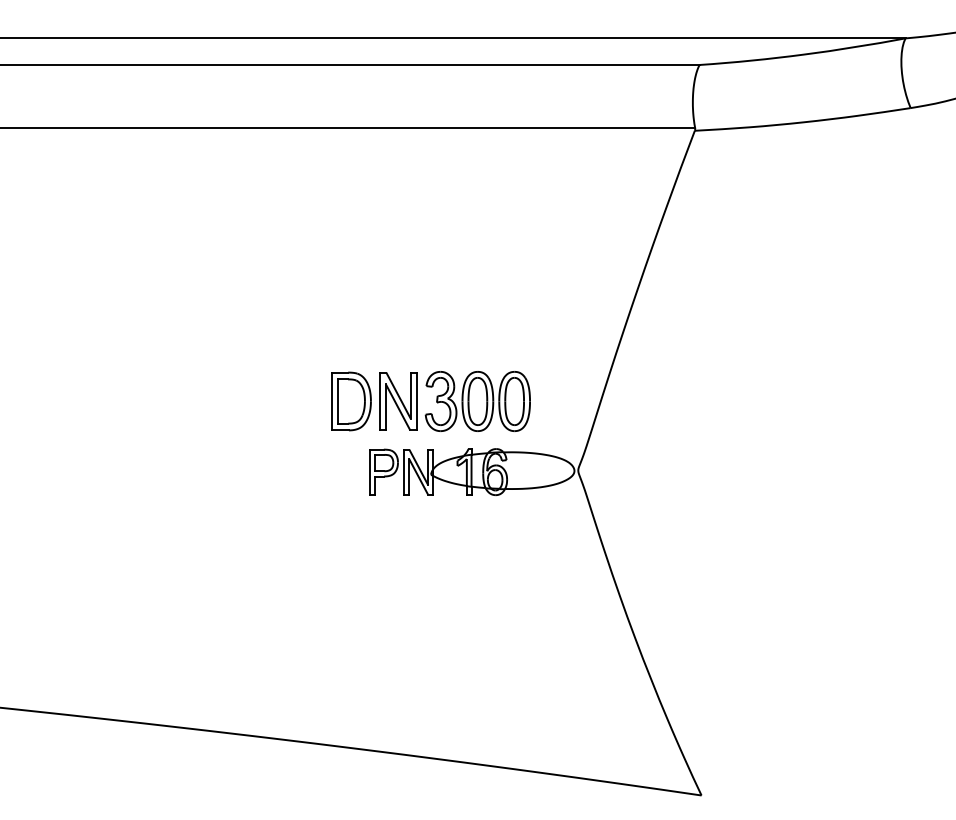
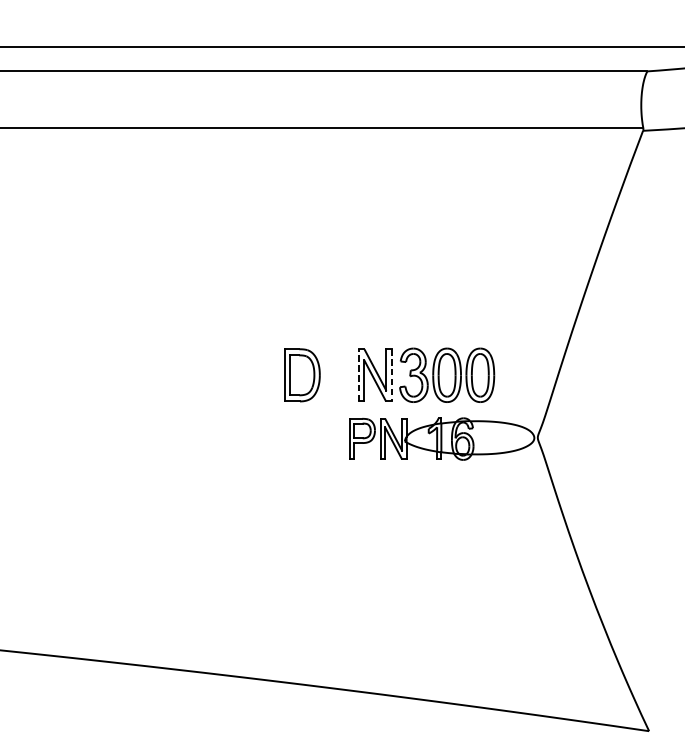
part: (351, 401) -> (302, 375), moved
line: (379, 401) -> (358, 375), solid -> dashed
line: (416, 401) -> (391, 375), solid -> dashed

